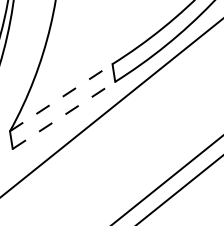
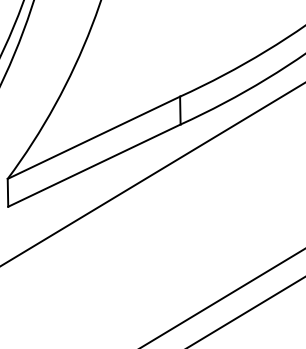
line: (61, 97) -> (94, 137), dashed -> solid
line: (64, 115) -> (95, 165), dashed -> solid

